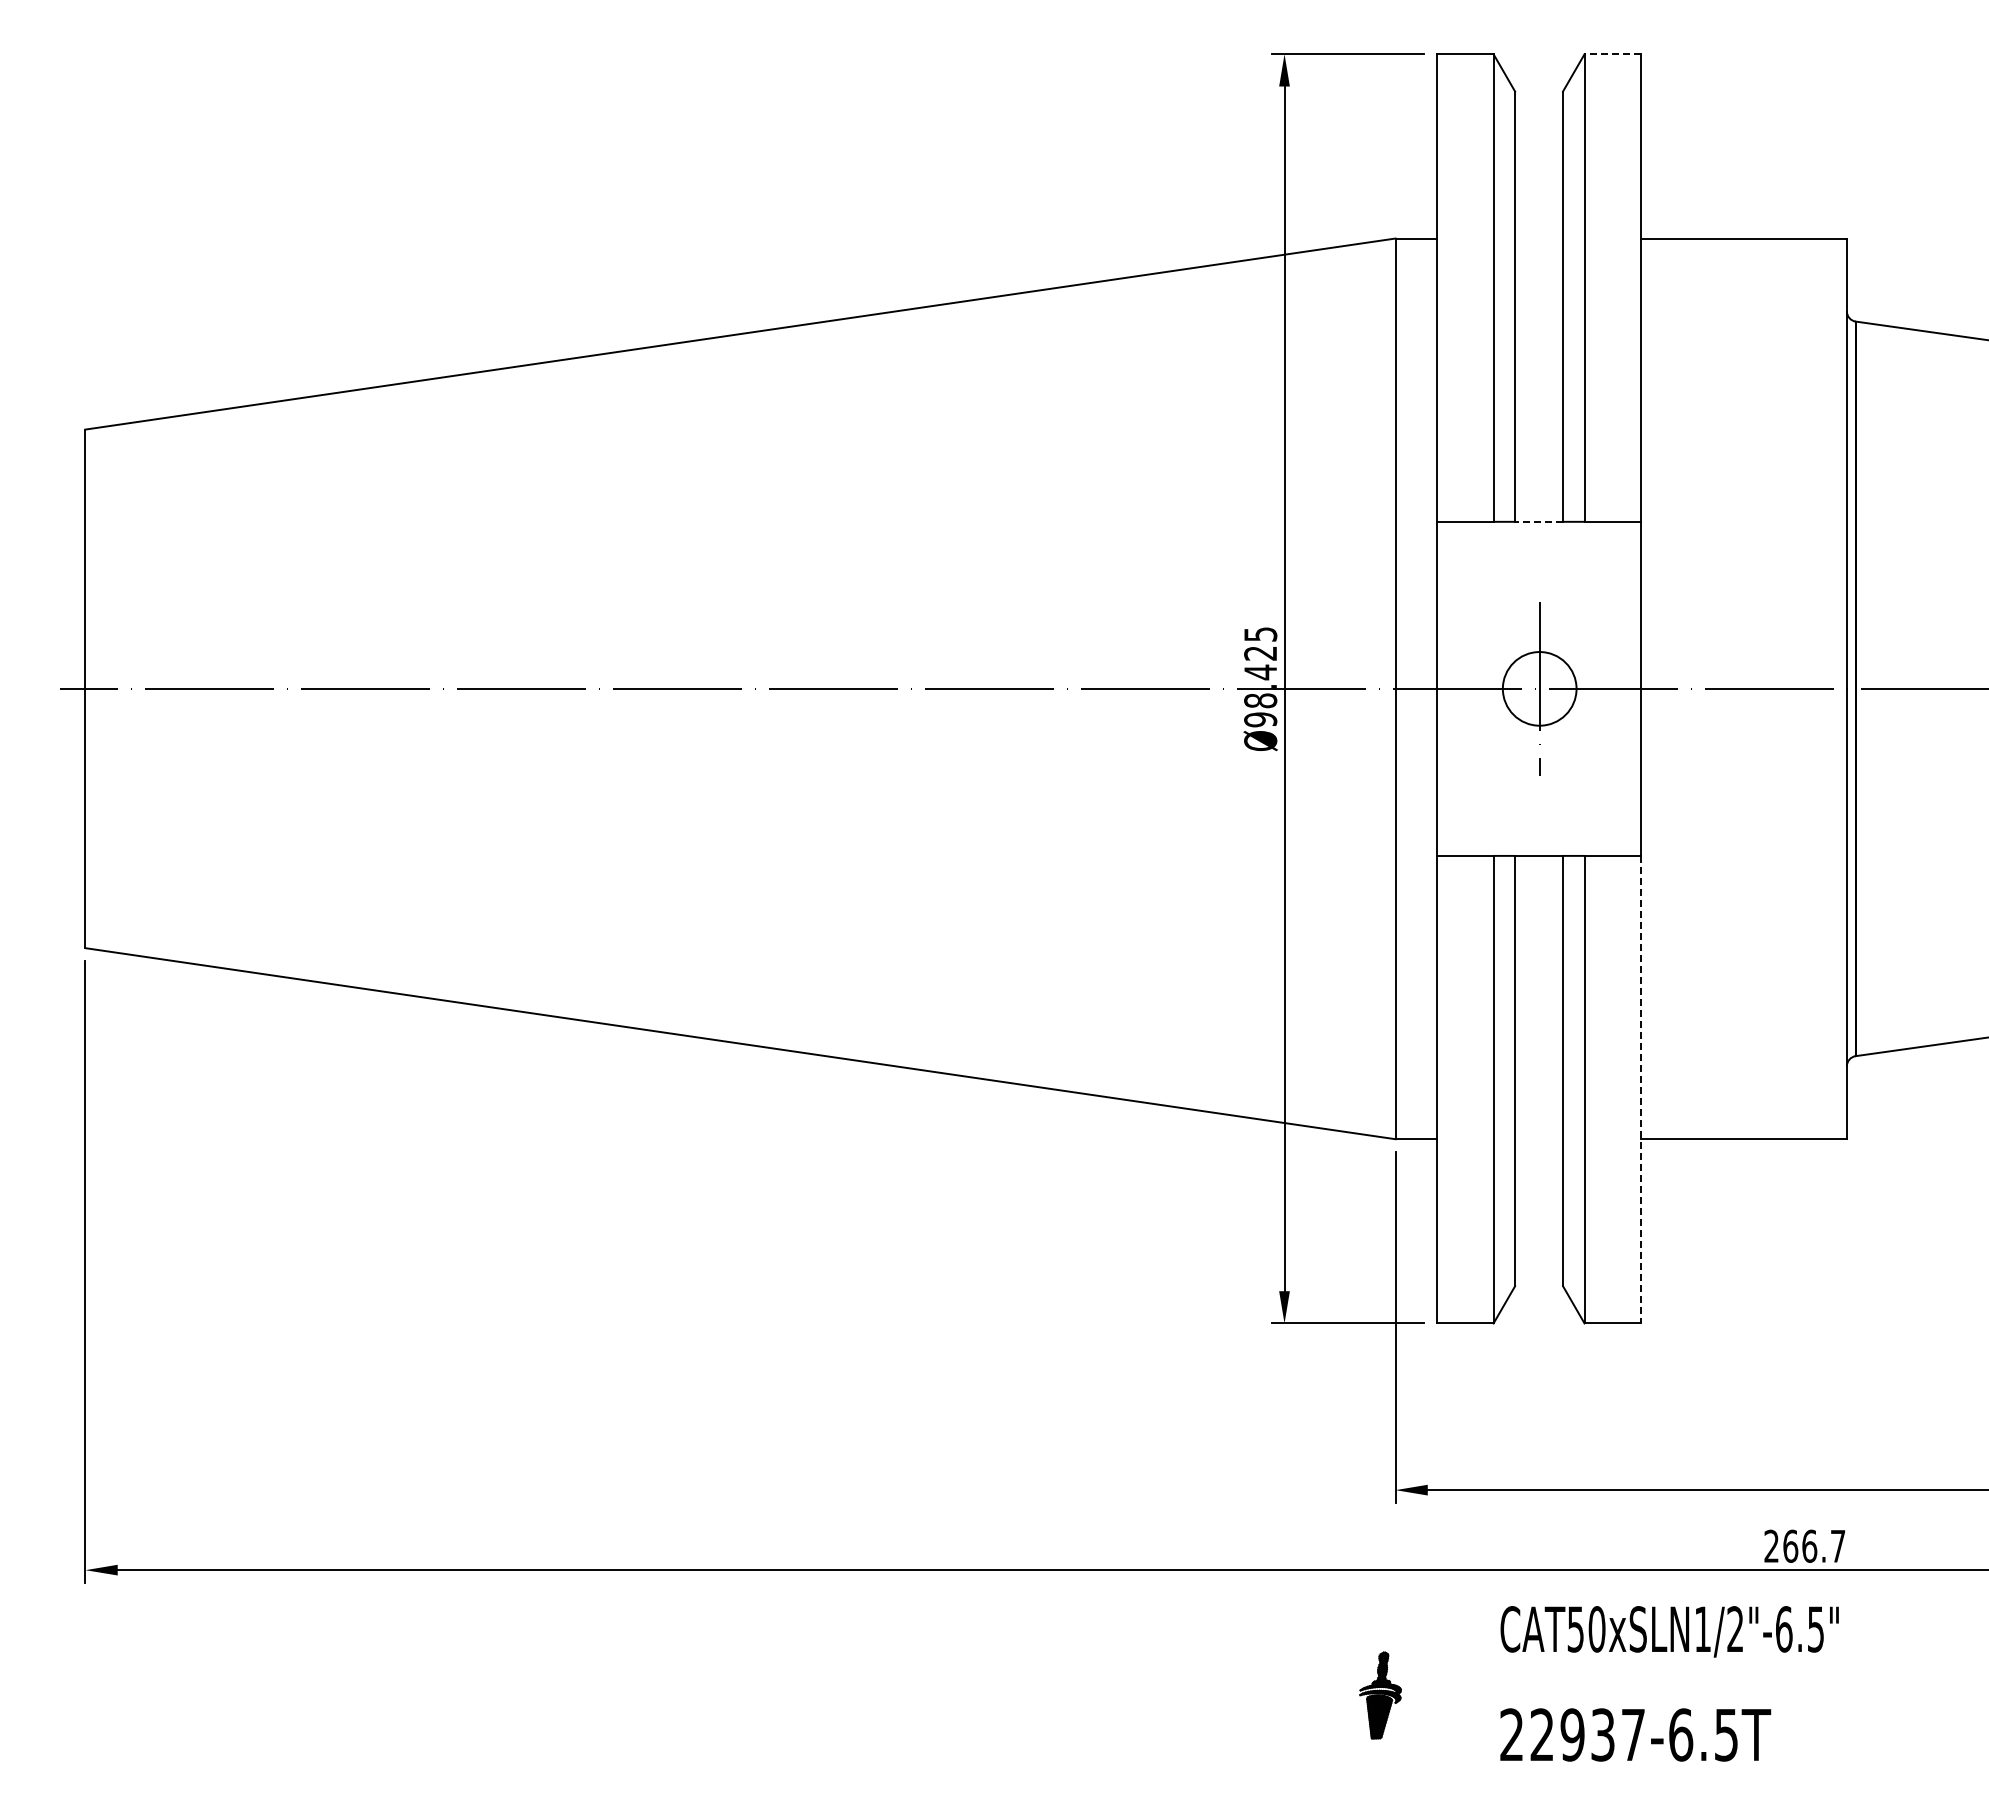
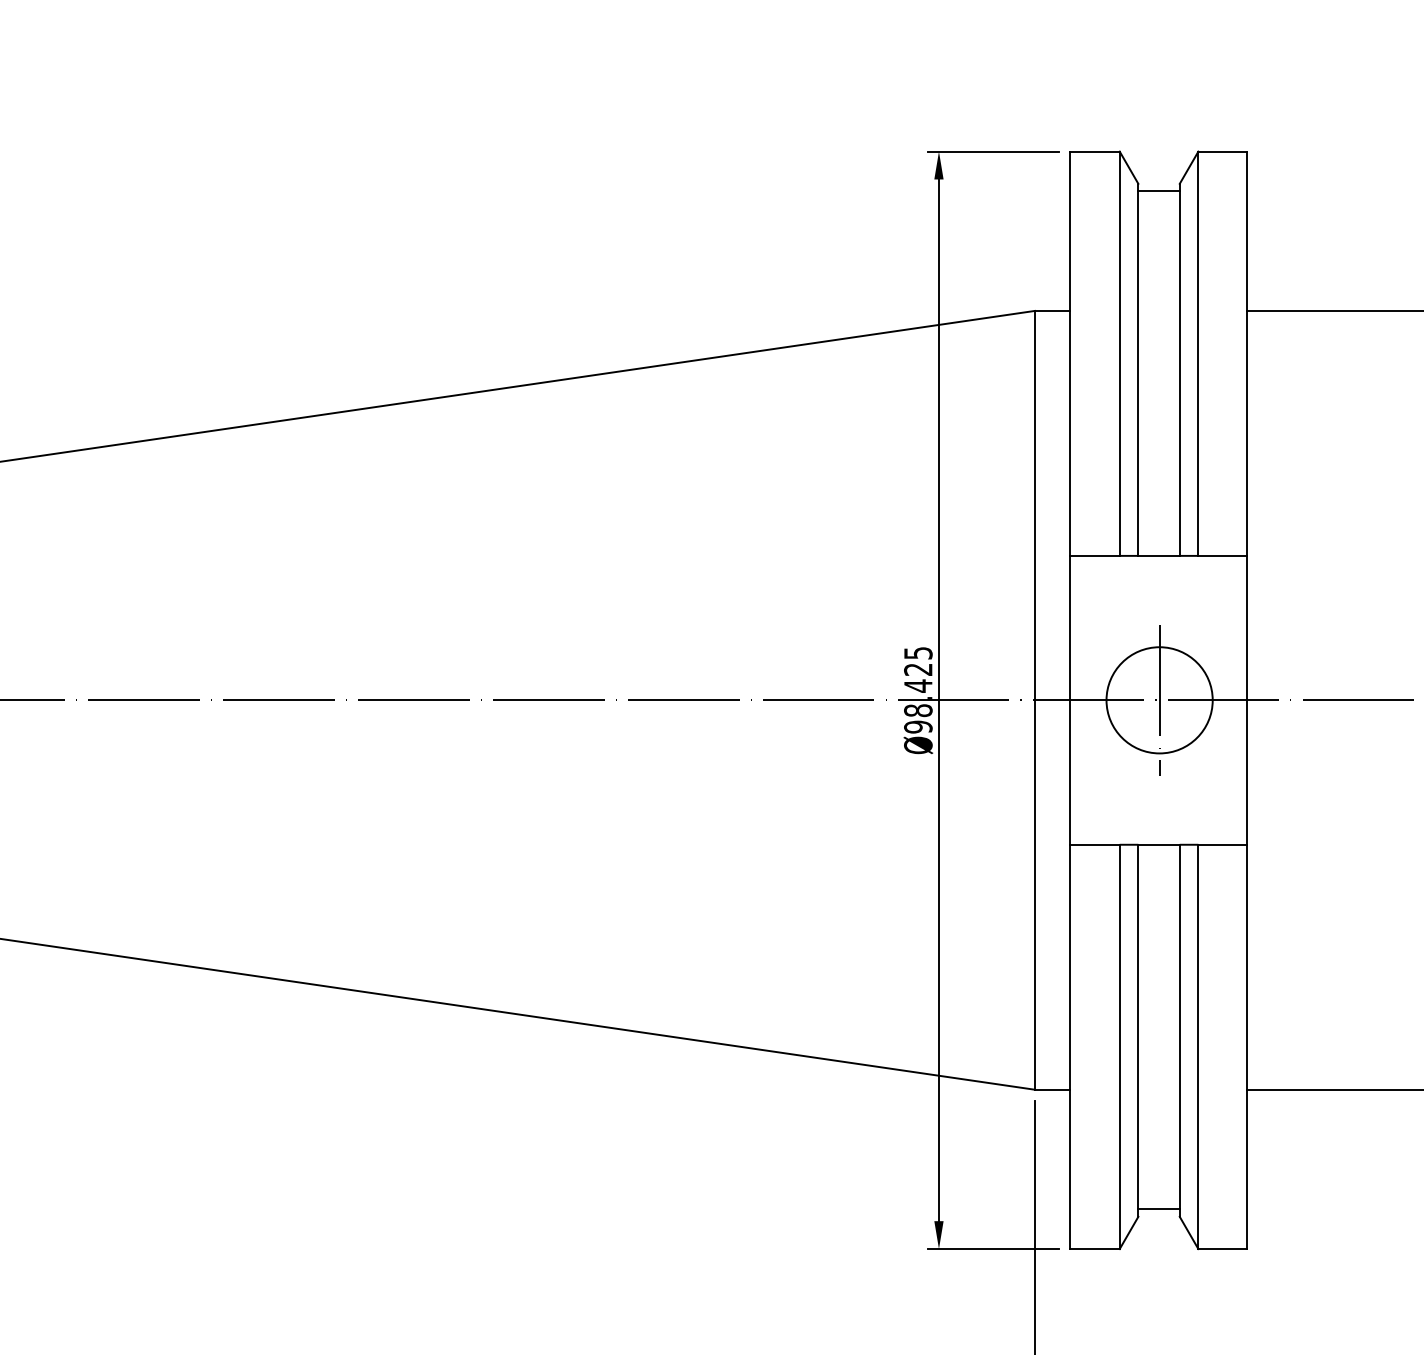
line: (1612, 54) -> (1222, 151), dashed -> solid
line: (1539, 100) -> (1159, 191), added
line: (1539, 521) -> (1159, 555), dashed -> solid
circle: (1539, 688) -> (1159, 700), size x1.67
line: (1641, 1089) -> (1247, 1046), dashed -> solid
line: (1539, 1277) -> (1159, 1209), added

